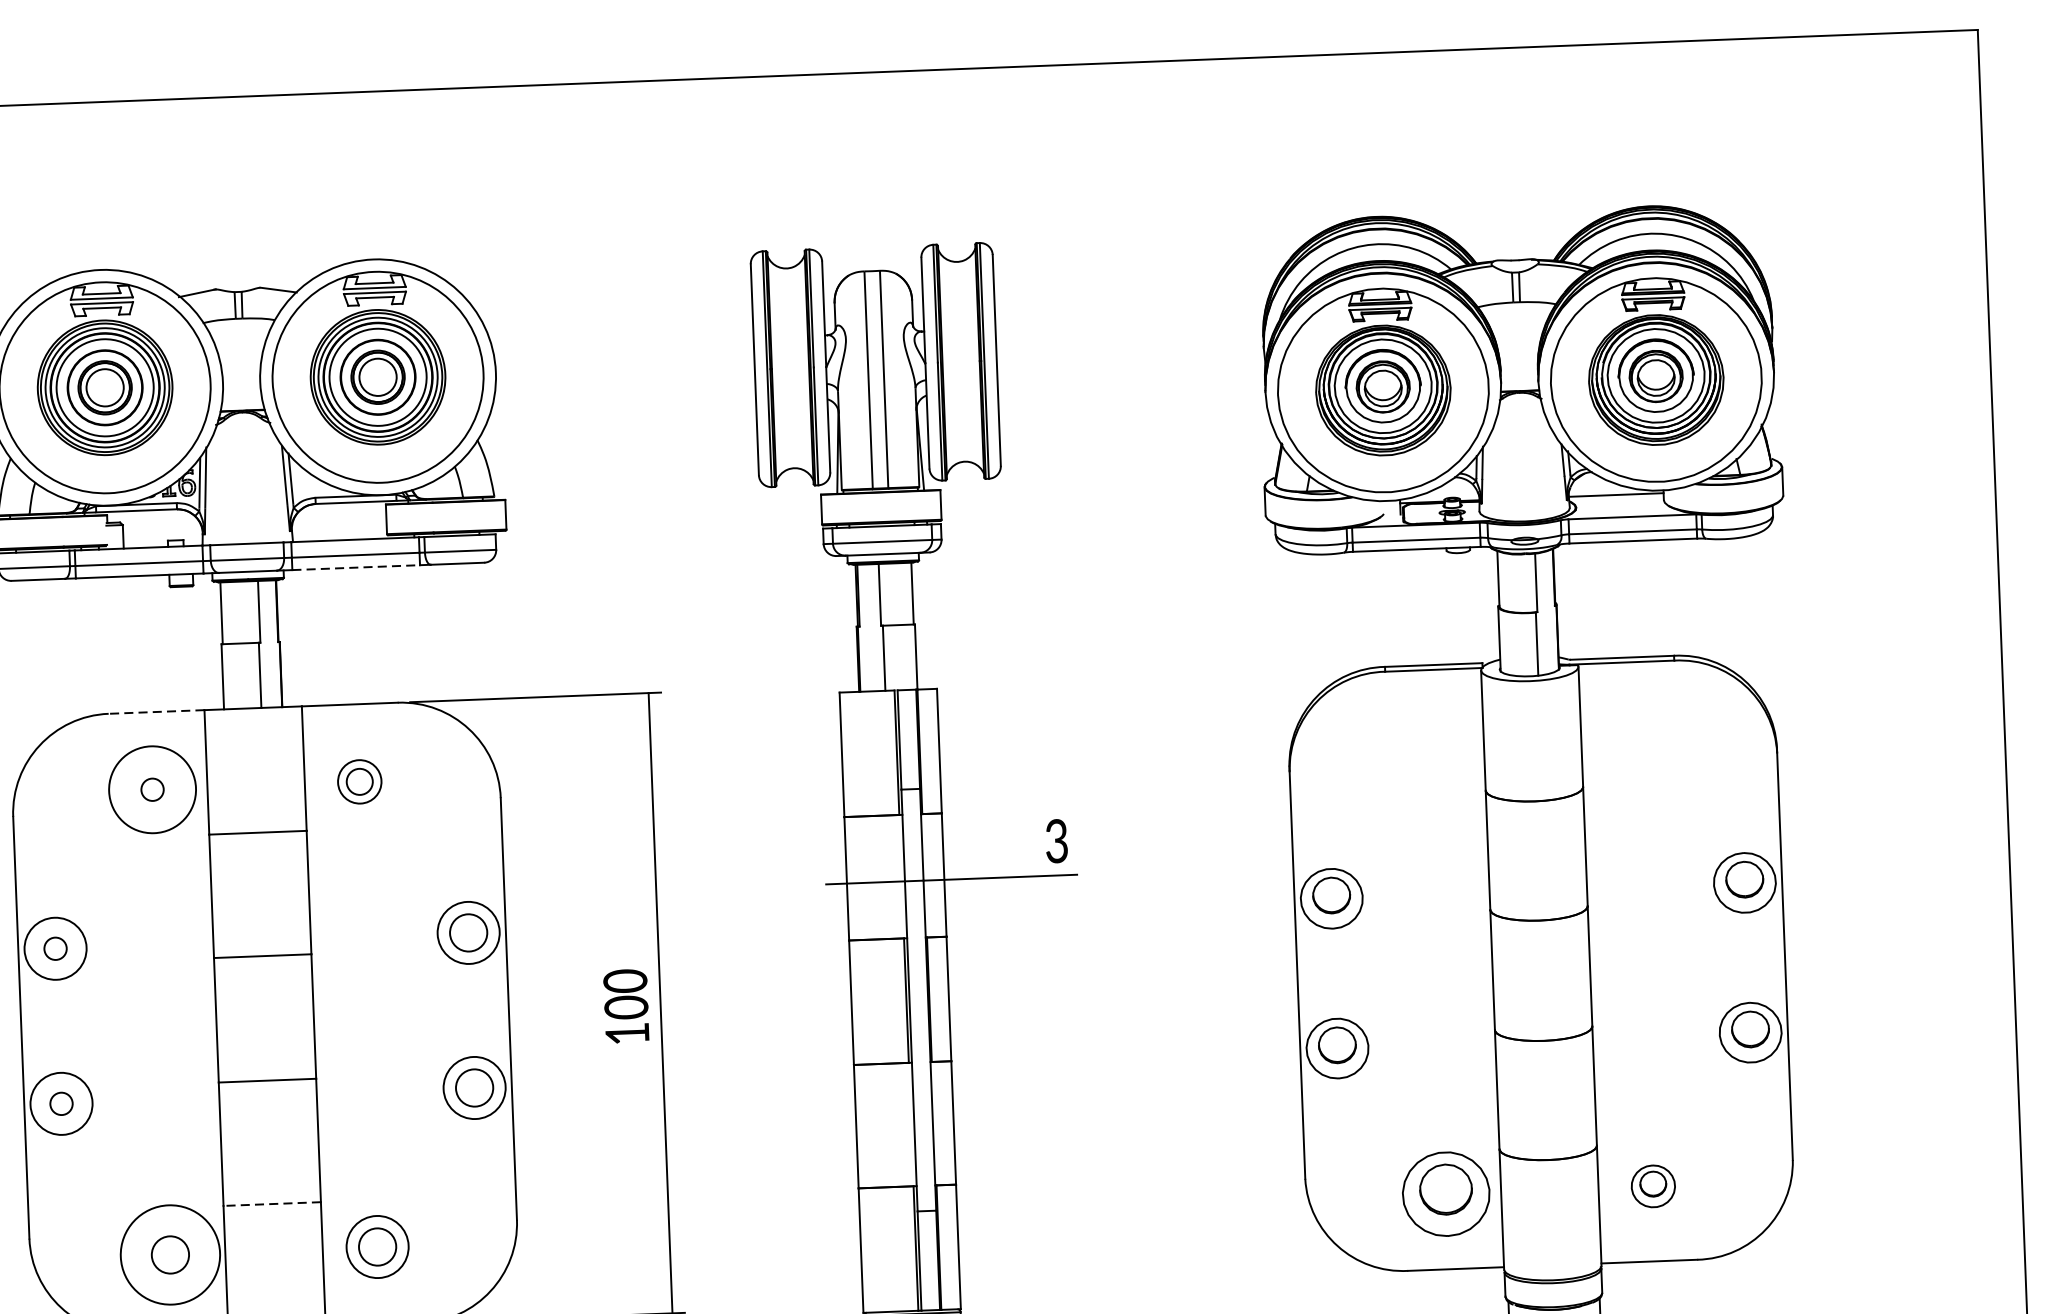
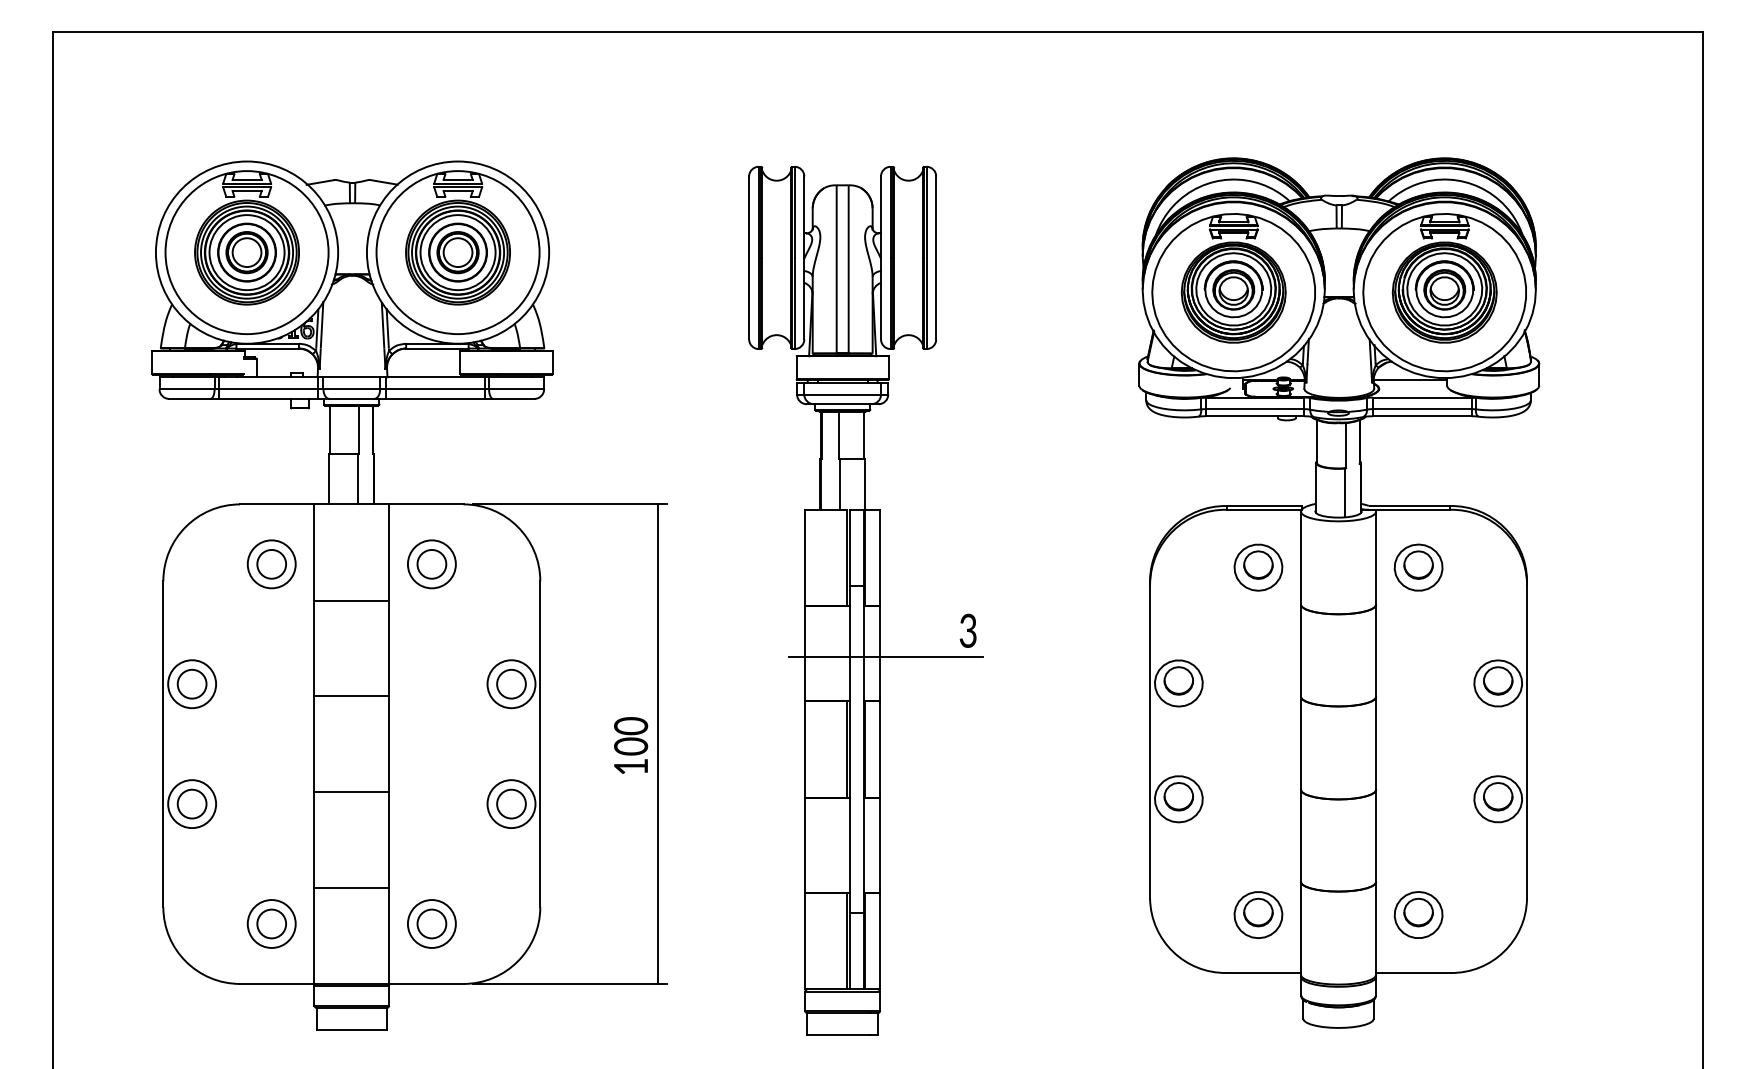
line: (357, 567) -> (436, 398), dashed -> solid
line: (155, 712) -> (276, 504), dashed -> solid
part: (1635, 736) -> (1418, 567), added
part: (1429, 744) -> (1258, 567), added
part: (359, 782) -> (431, 564), size x1.43
circle: (152, 788) -> (271, 563), size x1.67
circle: (152, 789) -> (271, 564), size x0.71
circle: (54, 947) -> (191, 683), size x1.67
circle: (60, 1103) -> (191, 803), size x1.67
part: (1653, 1185) -> (1418, 914), size x1.43
part: (1446, 1194) -> (1258, 915), size x0.71
line: (271, 1203) -> (351, 887), dashed -> solid
circle: (170, 1254) -> (271, 923), size x0.62

